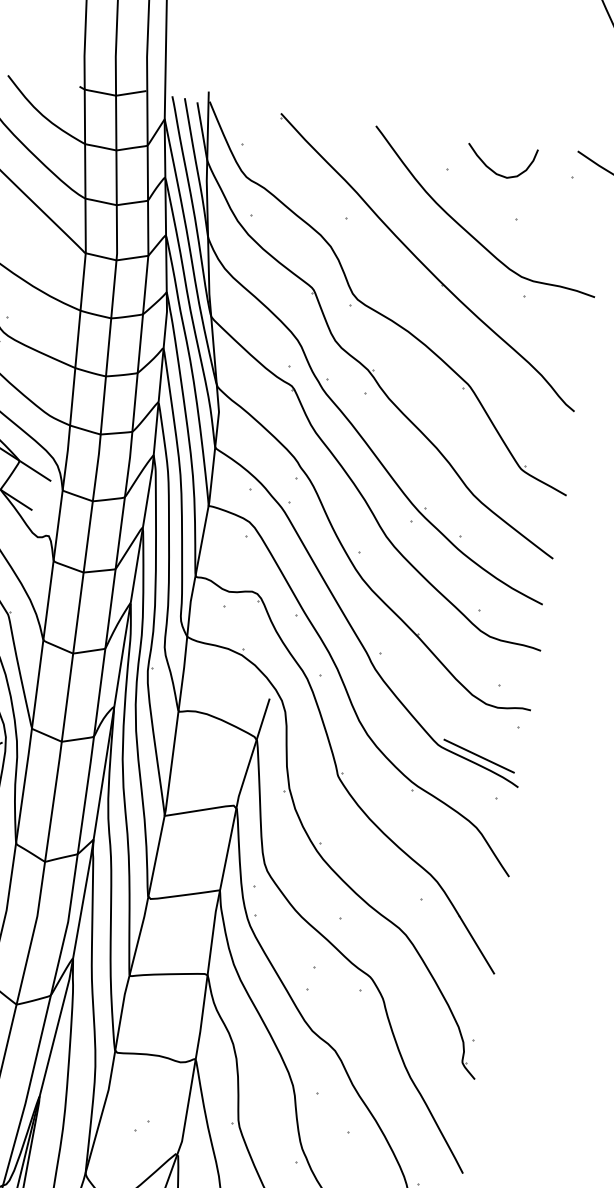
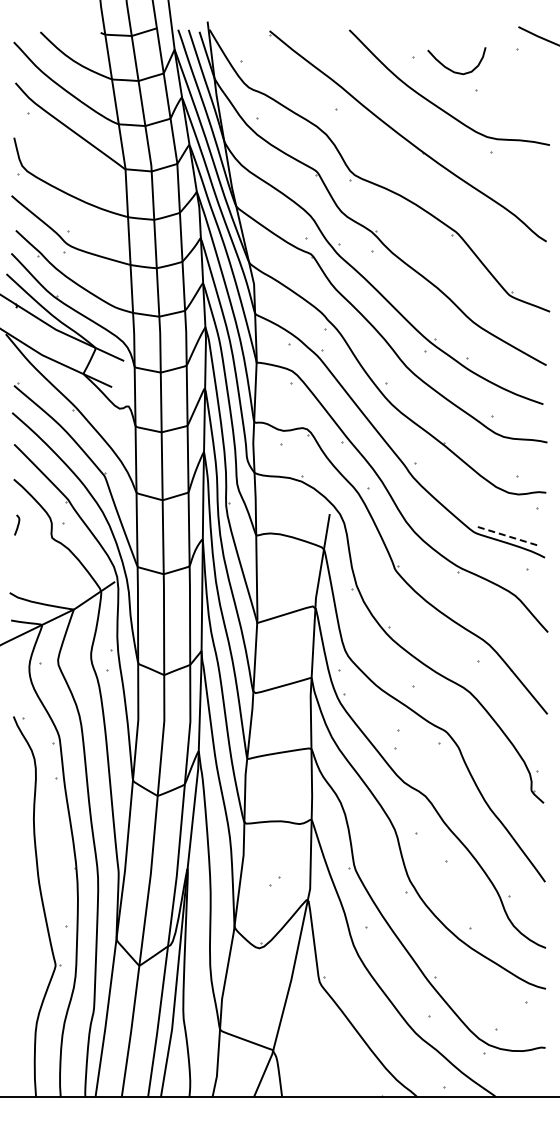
curve: (493, 170) -> (451, 69), moved
line: (479, 756) -> (509, 536), solid -> dashed

